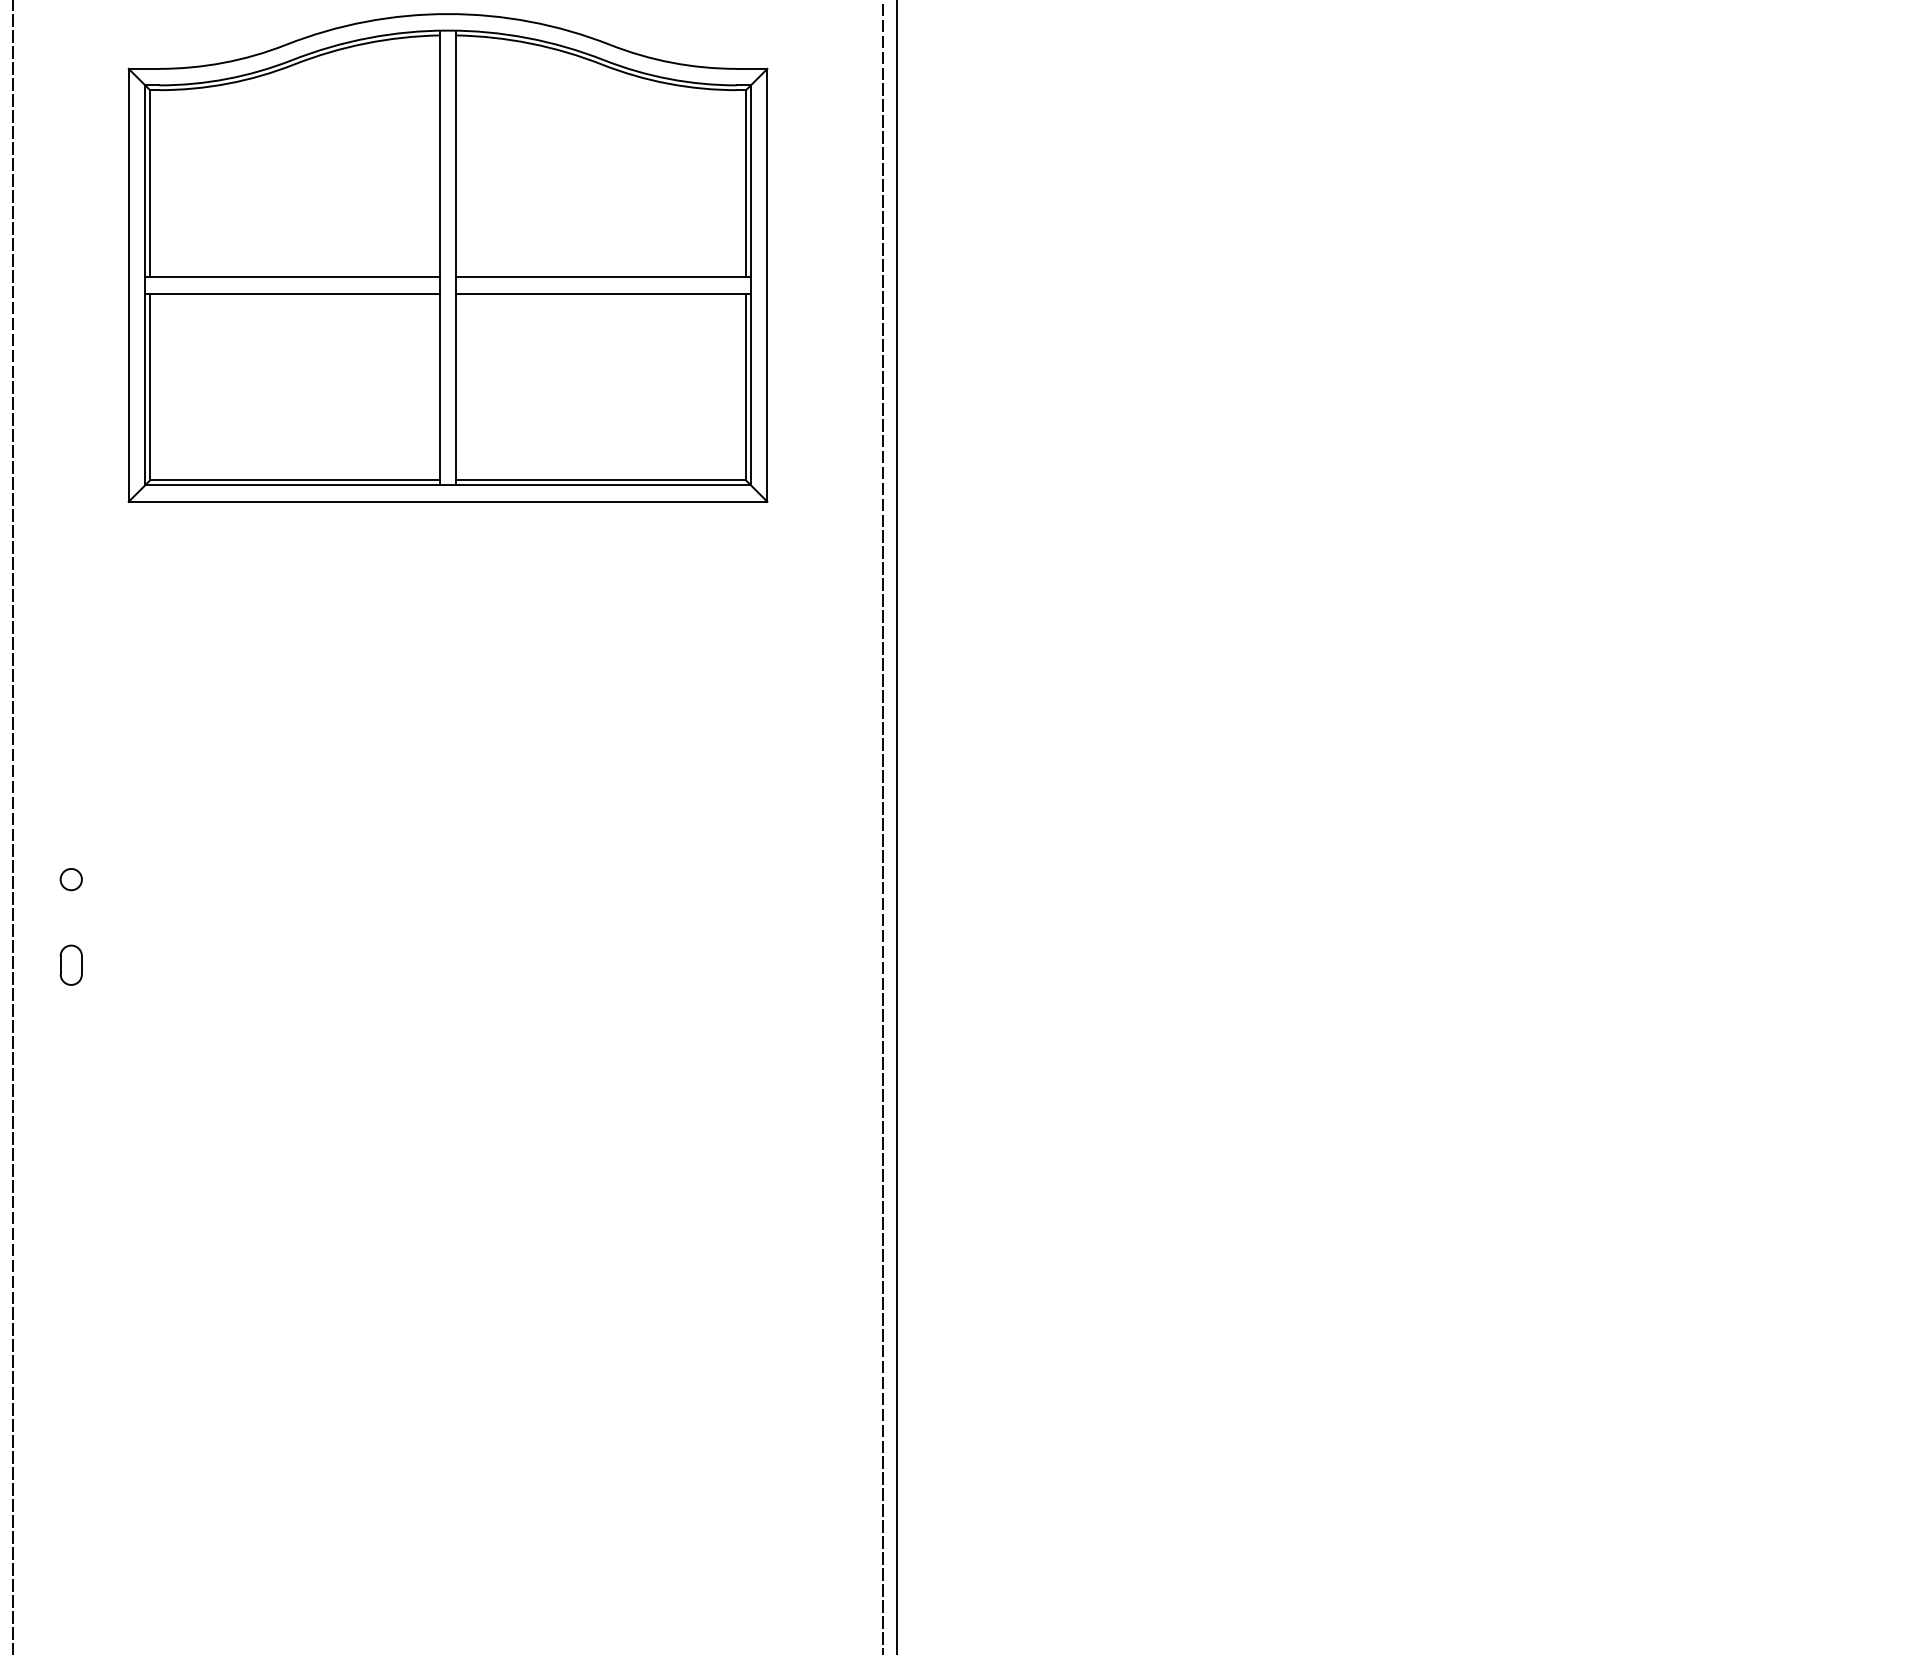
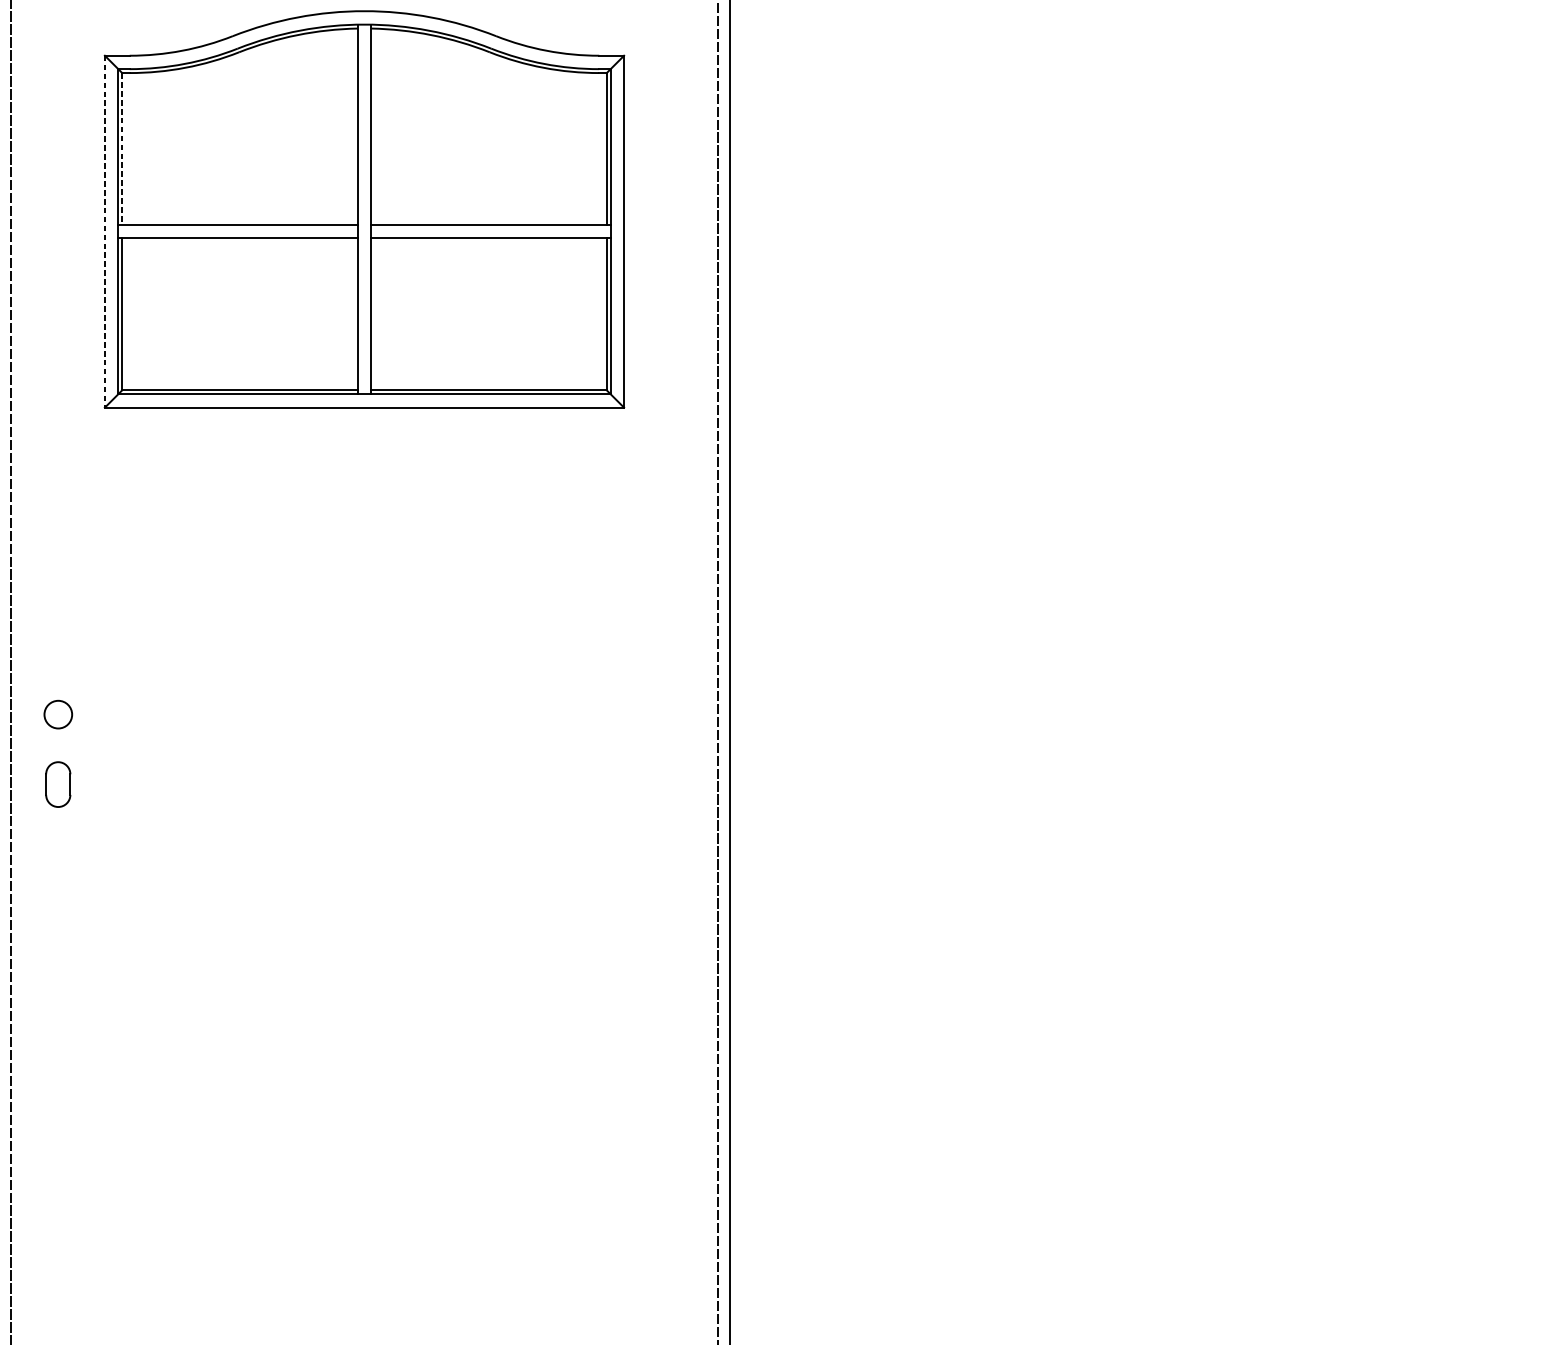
line: (150, 184) -> (122, 149), solid -> dashed
line: (128, 285) -> (104, 231), solid -> dashed
circle: (70, 879) -> (57, 714), size x1.6
part: (70, 964) -> (57, 783), size x1.4

